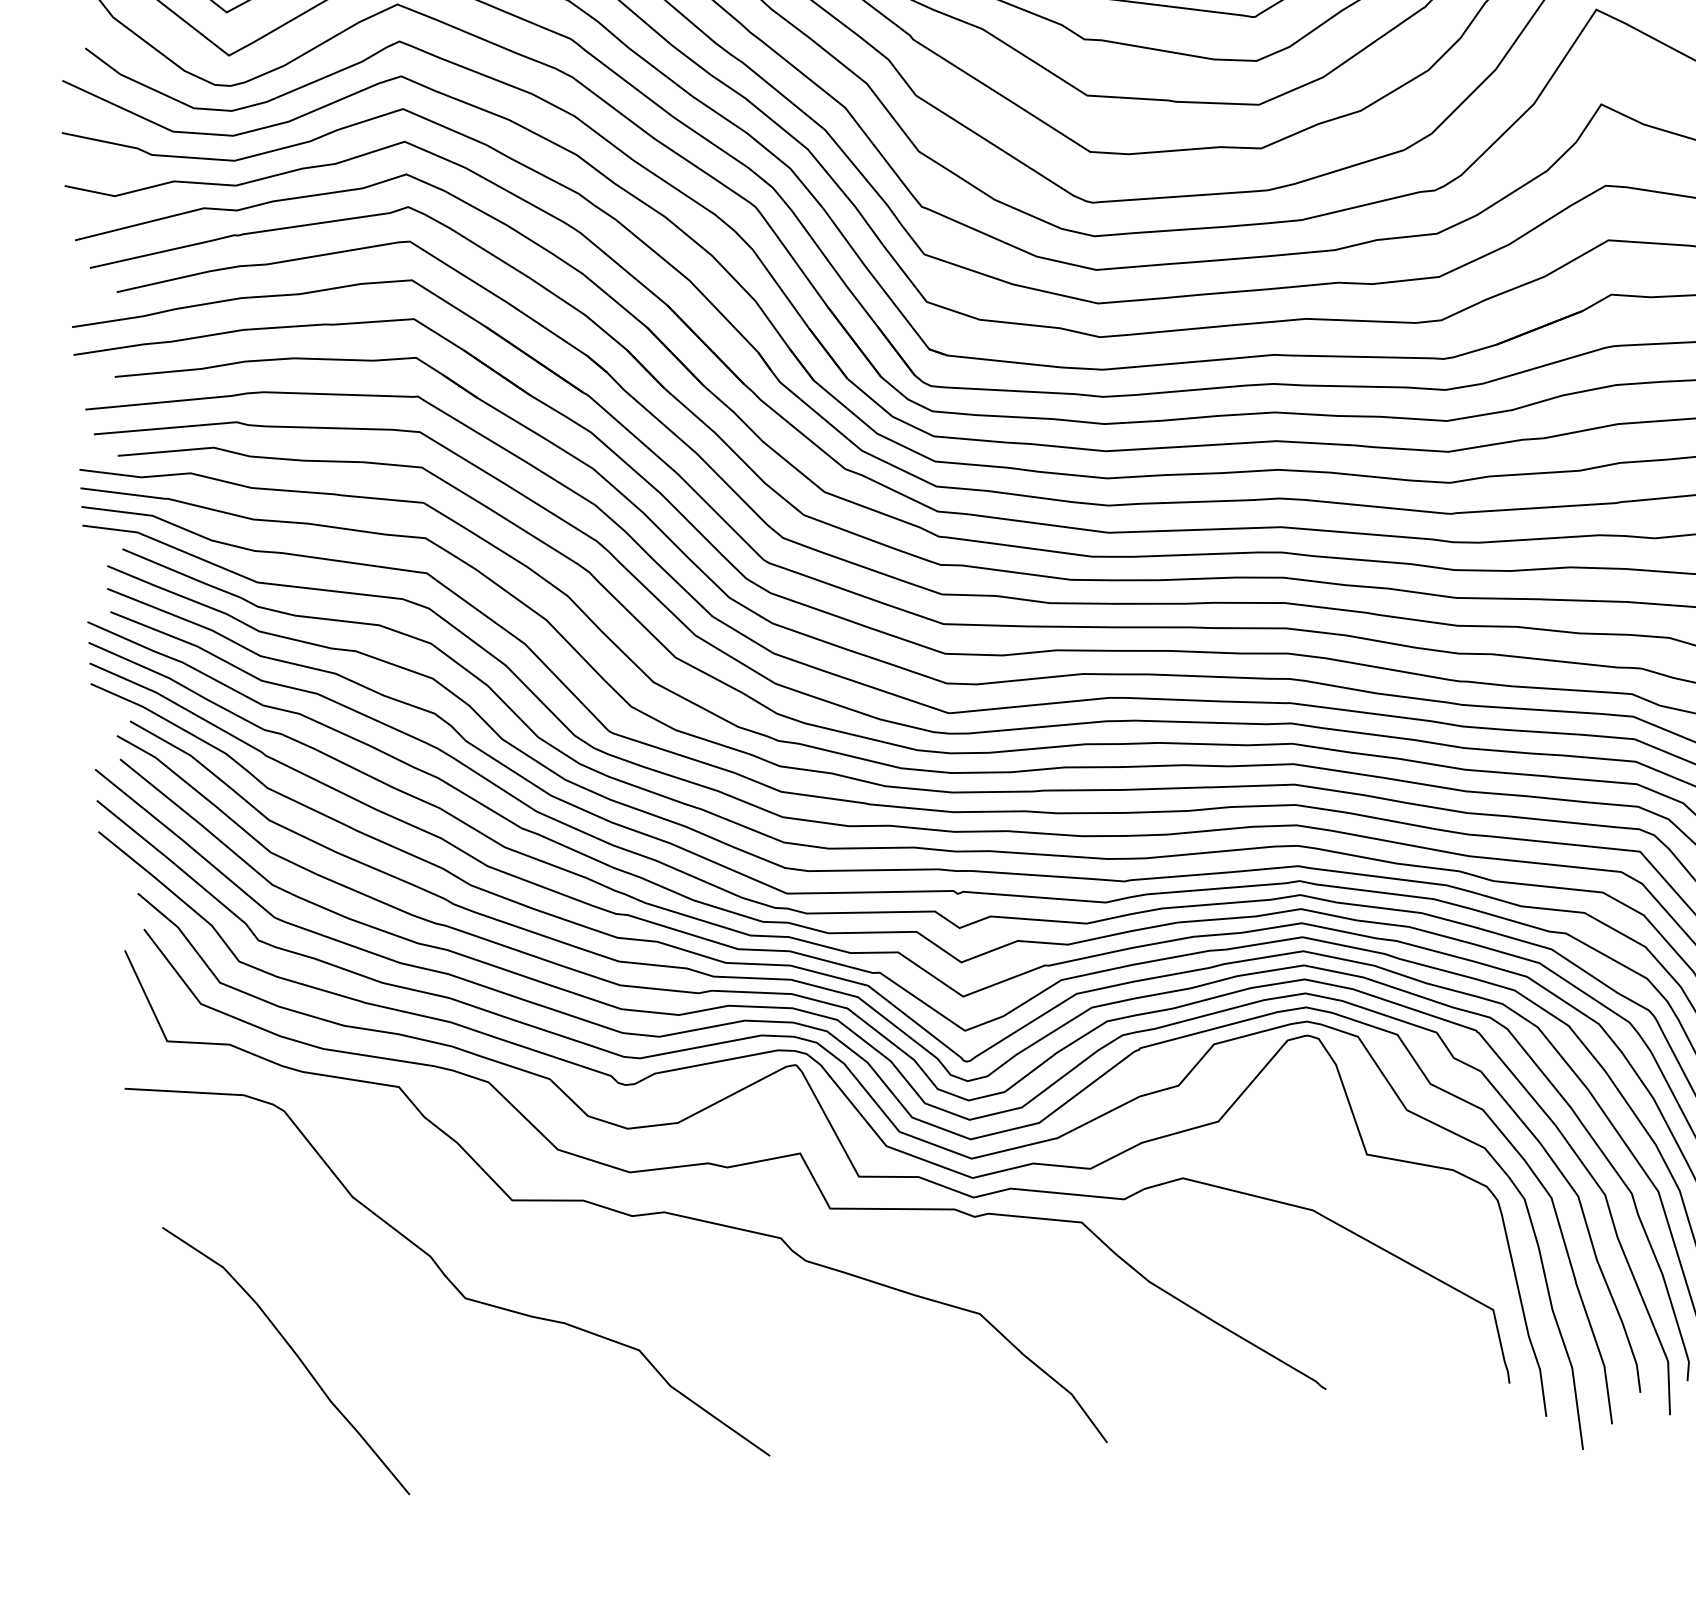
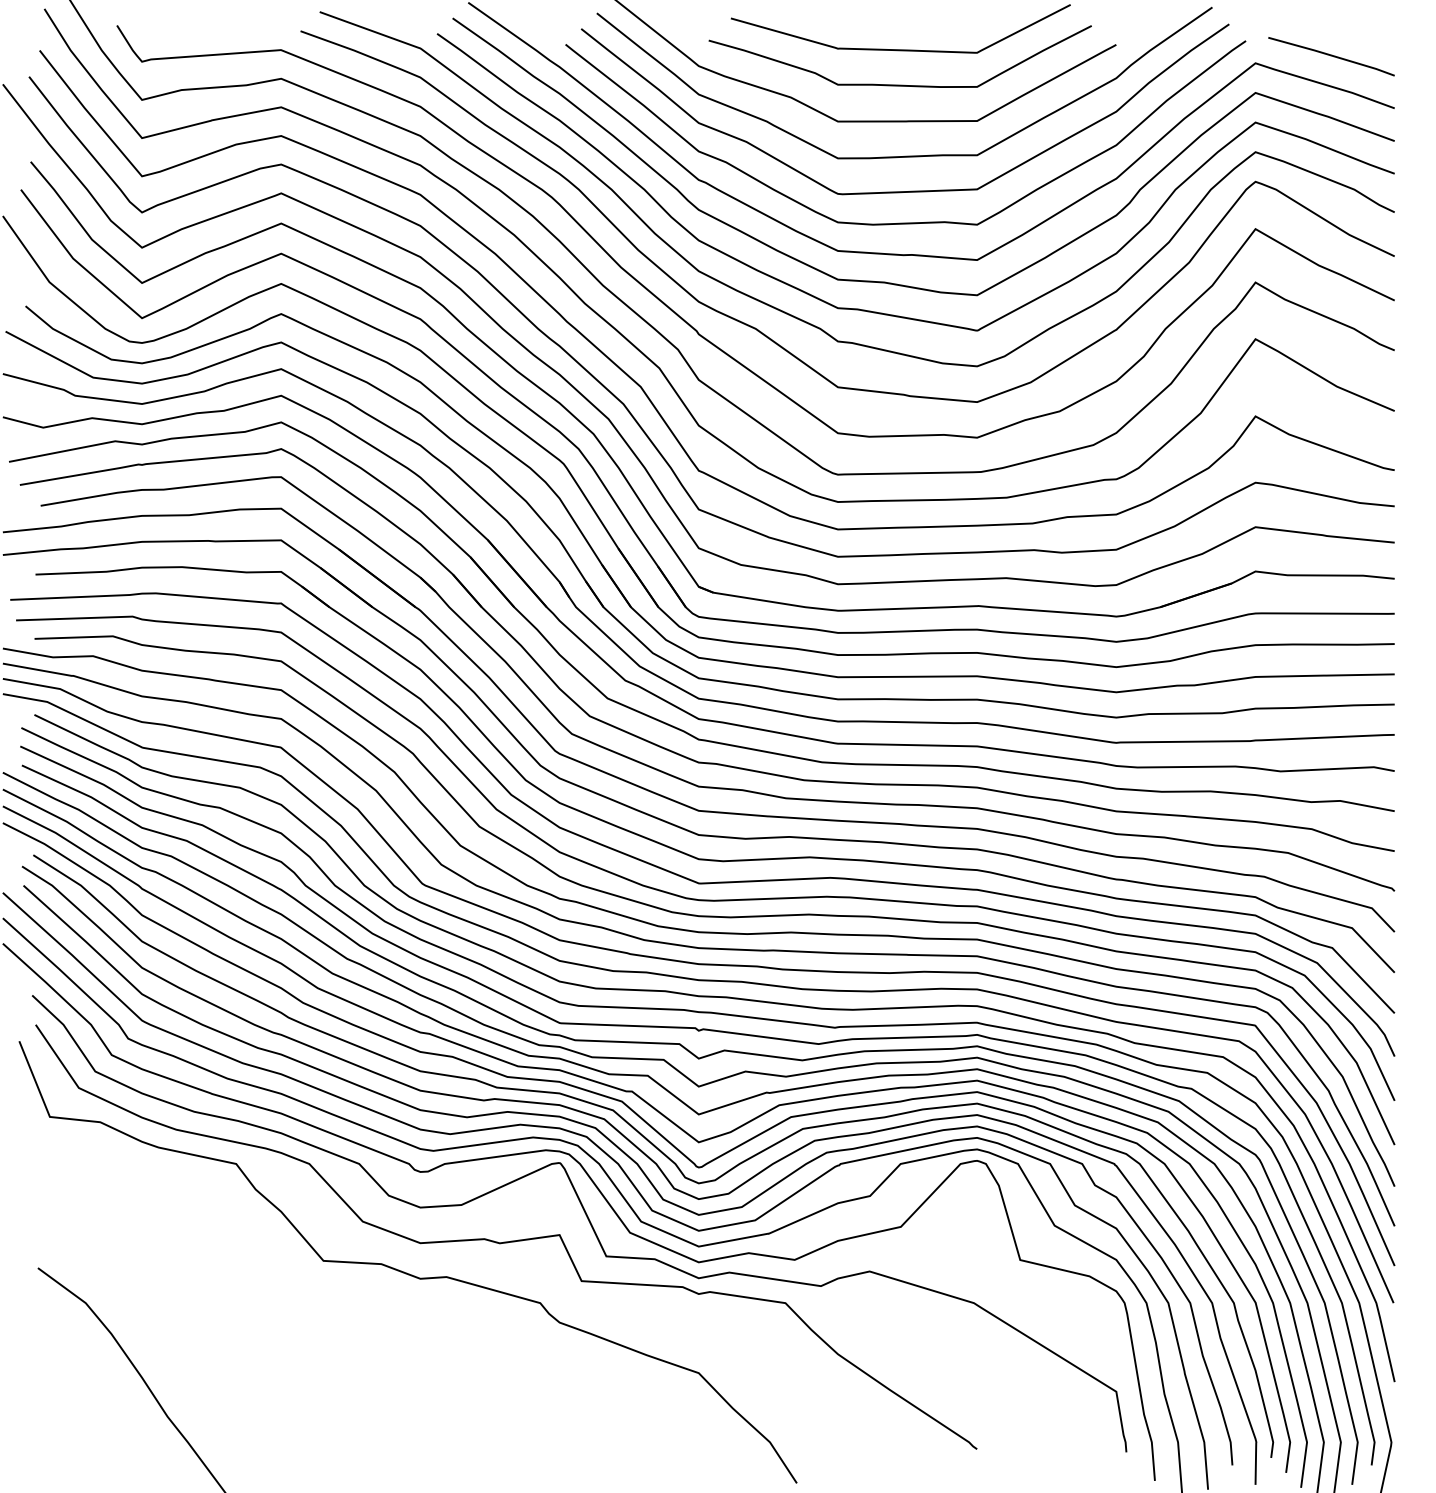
curve: (444, 1273) -> (265, 1317), removed

